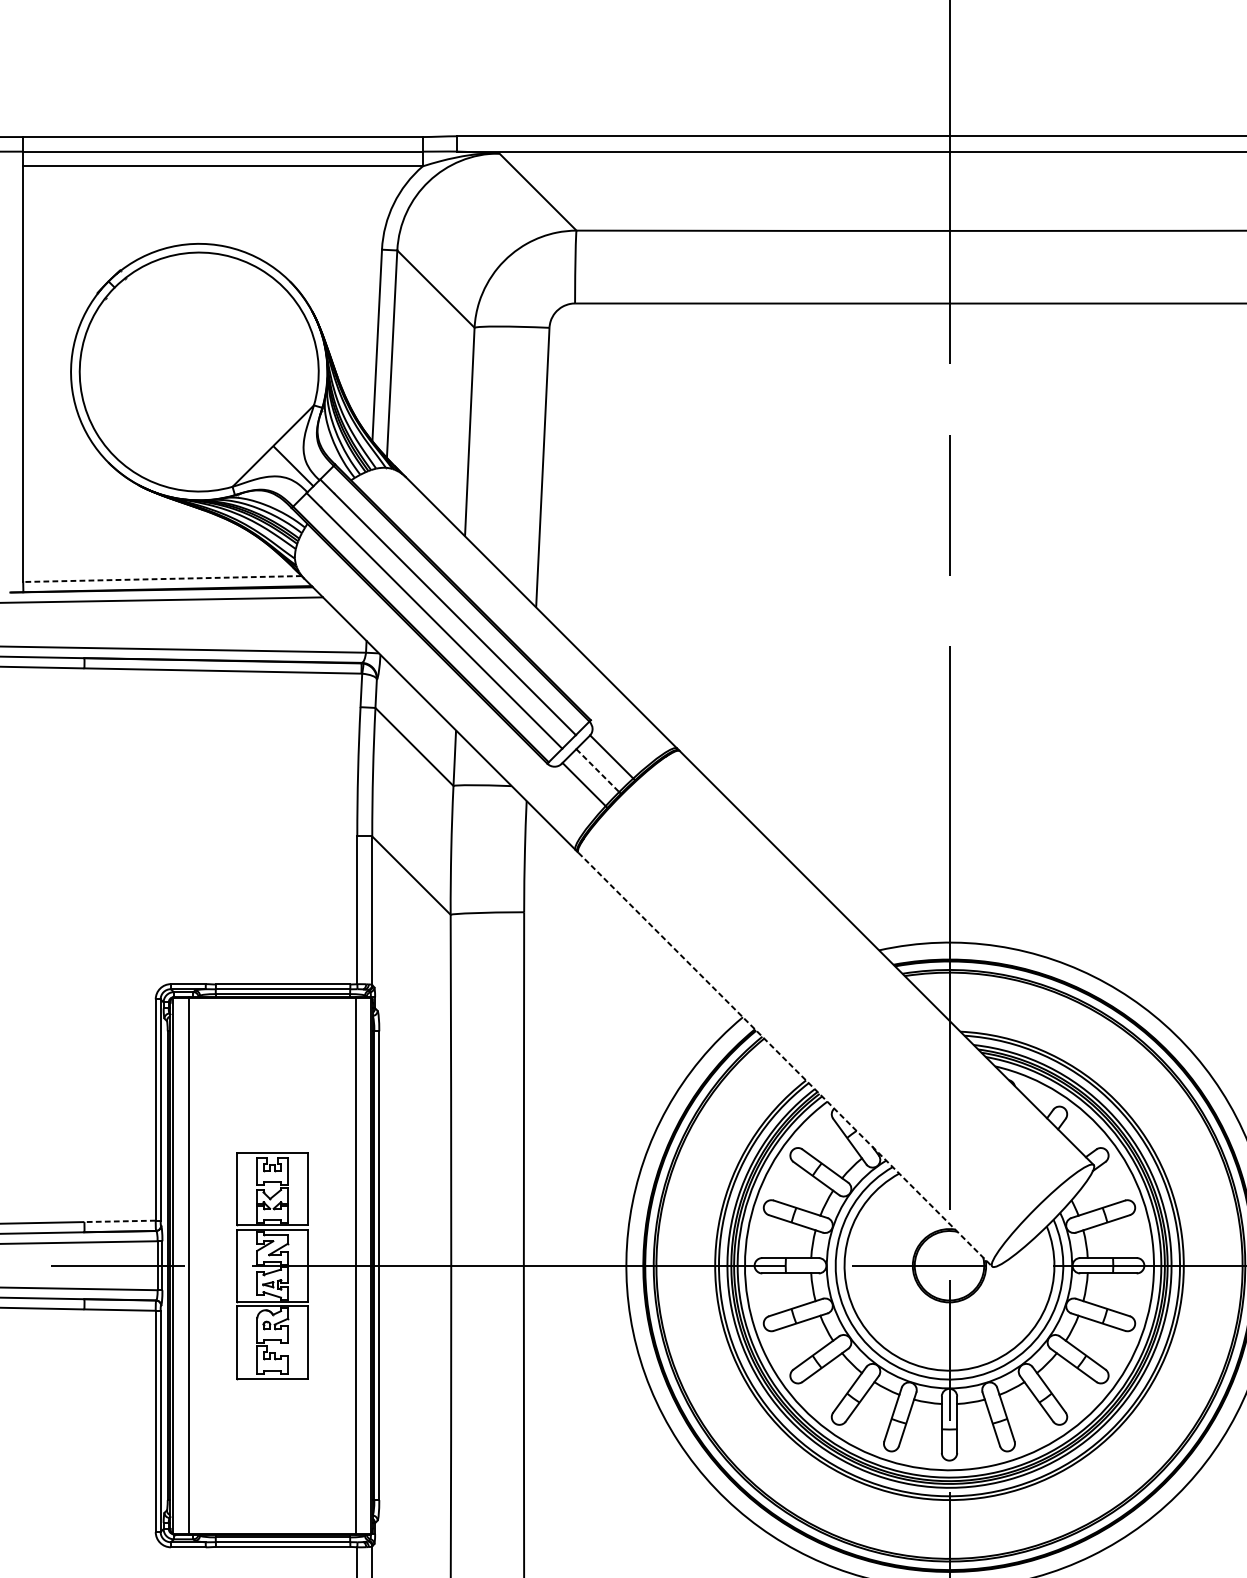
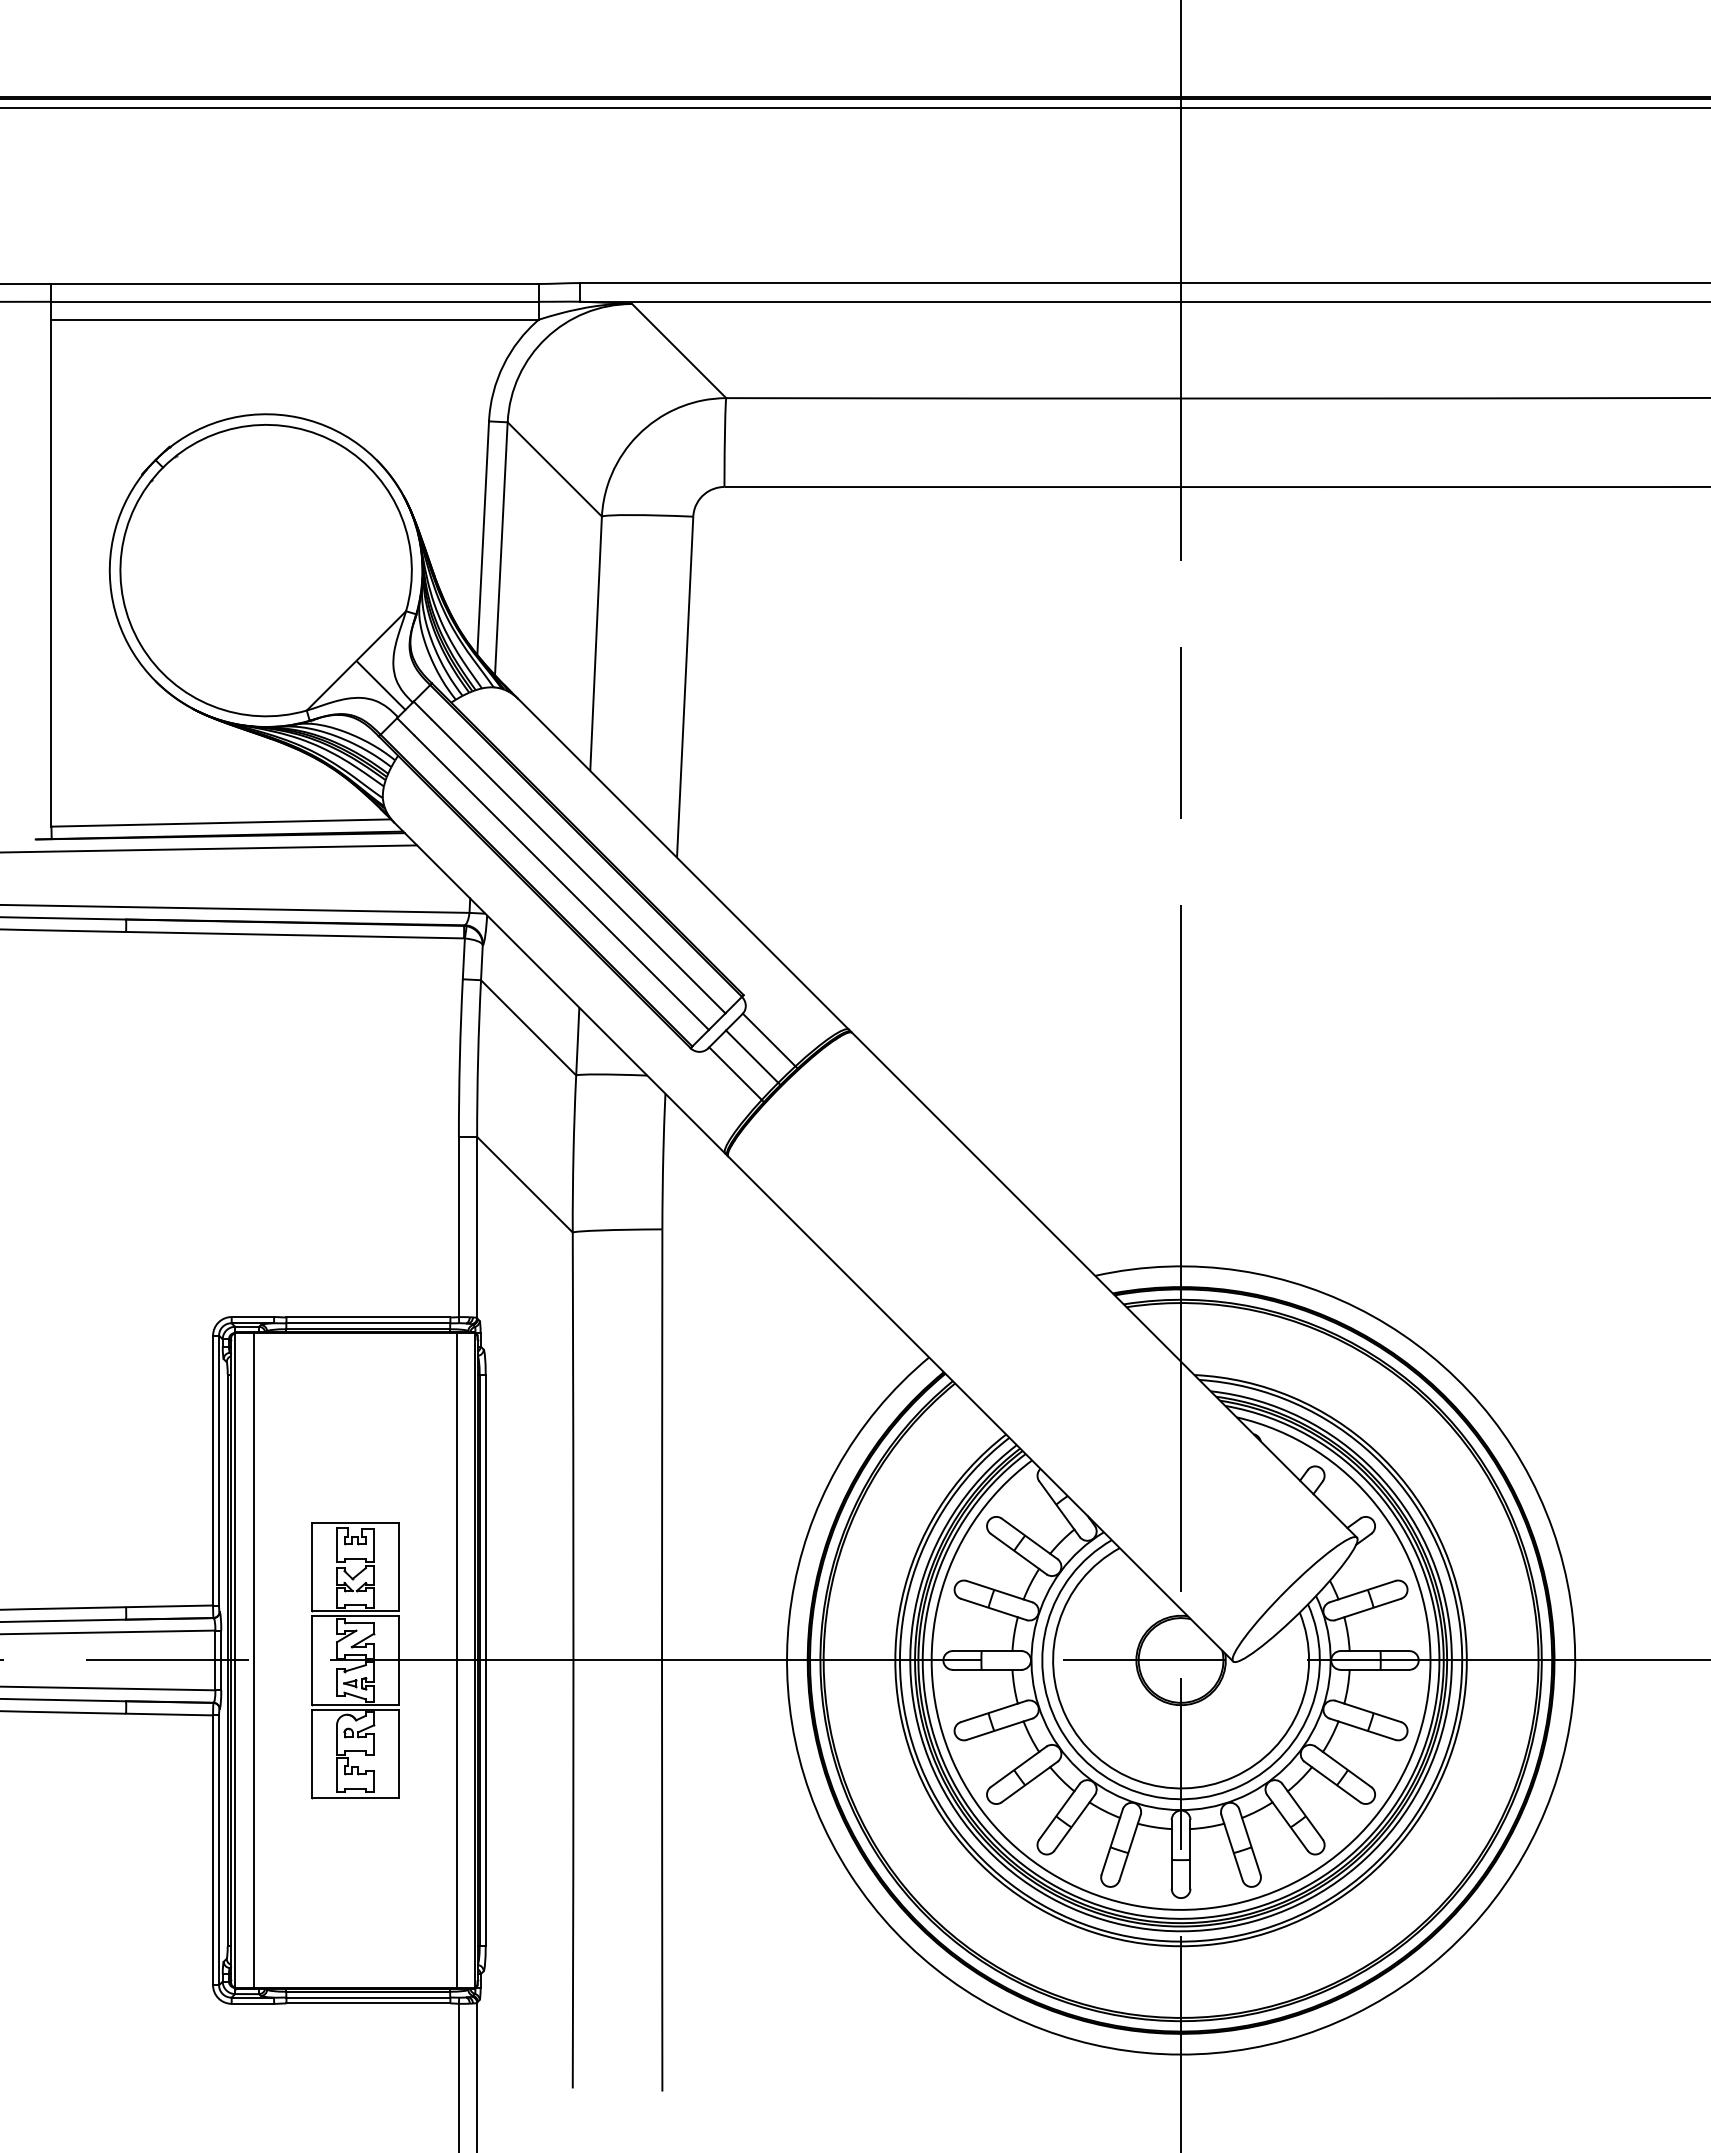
line: (162, 579) -> (221, 823), dashed -> solid
line: (598, 770) -> (752, 1056), dashed -> solid
line: (785, 1059) -> (980, 1409), dashed -> solid
line: (120, 1221) -> (169, 1606), dashed -> solid

